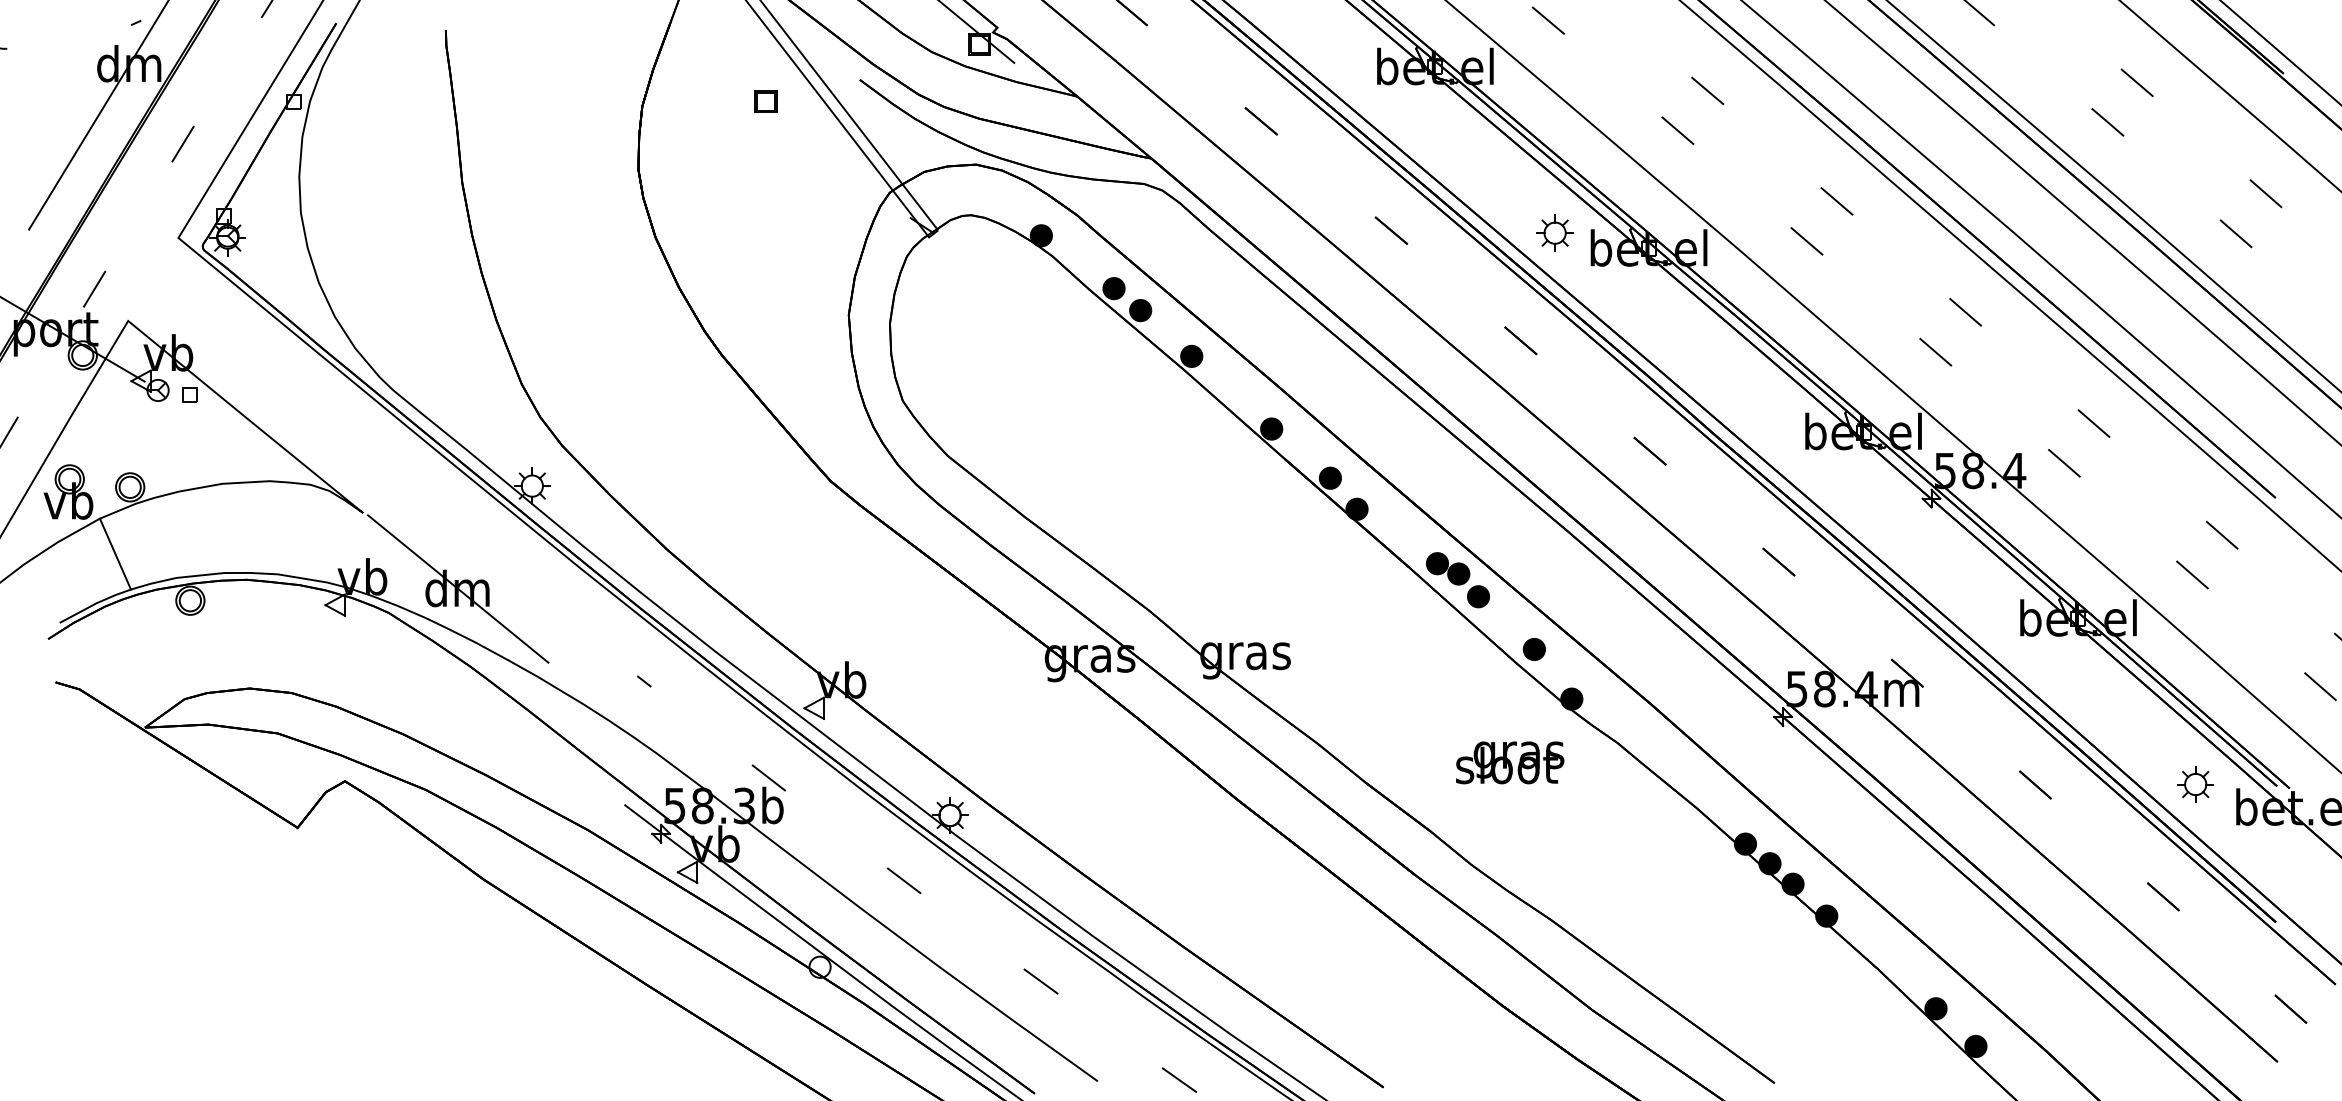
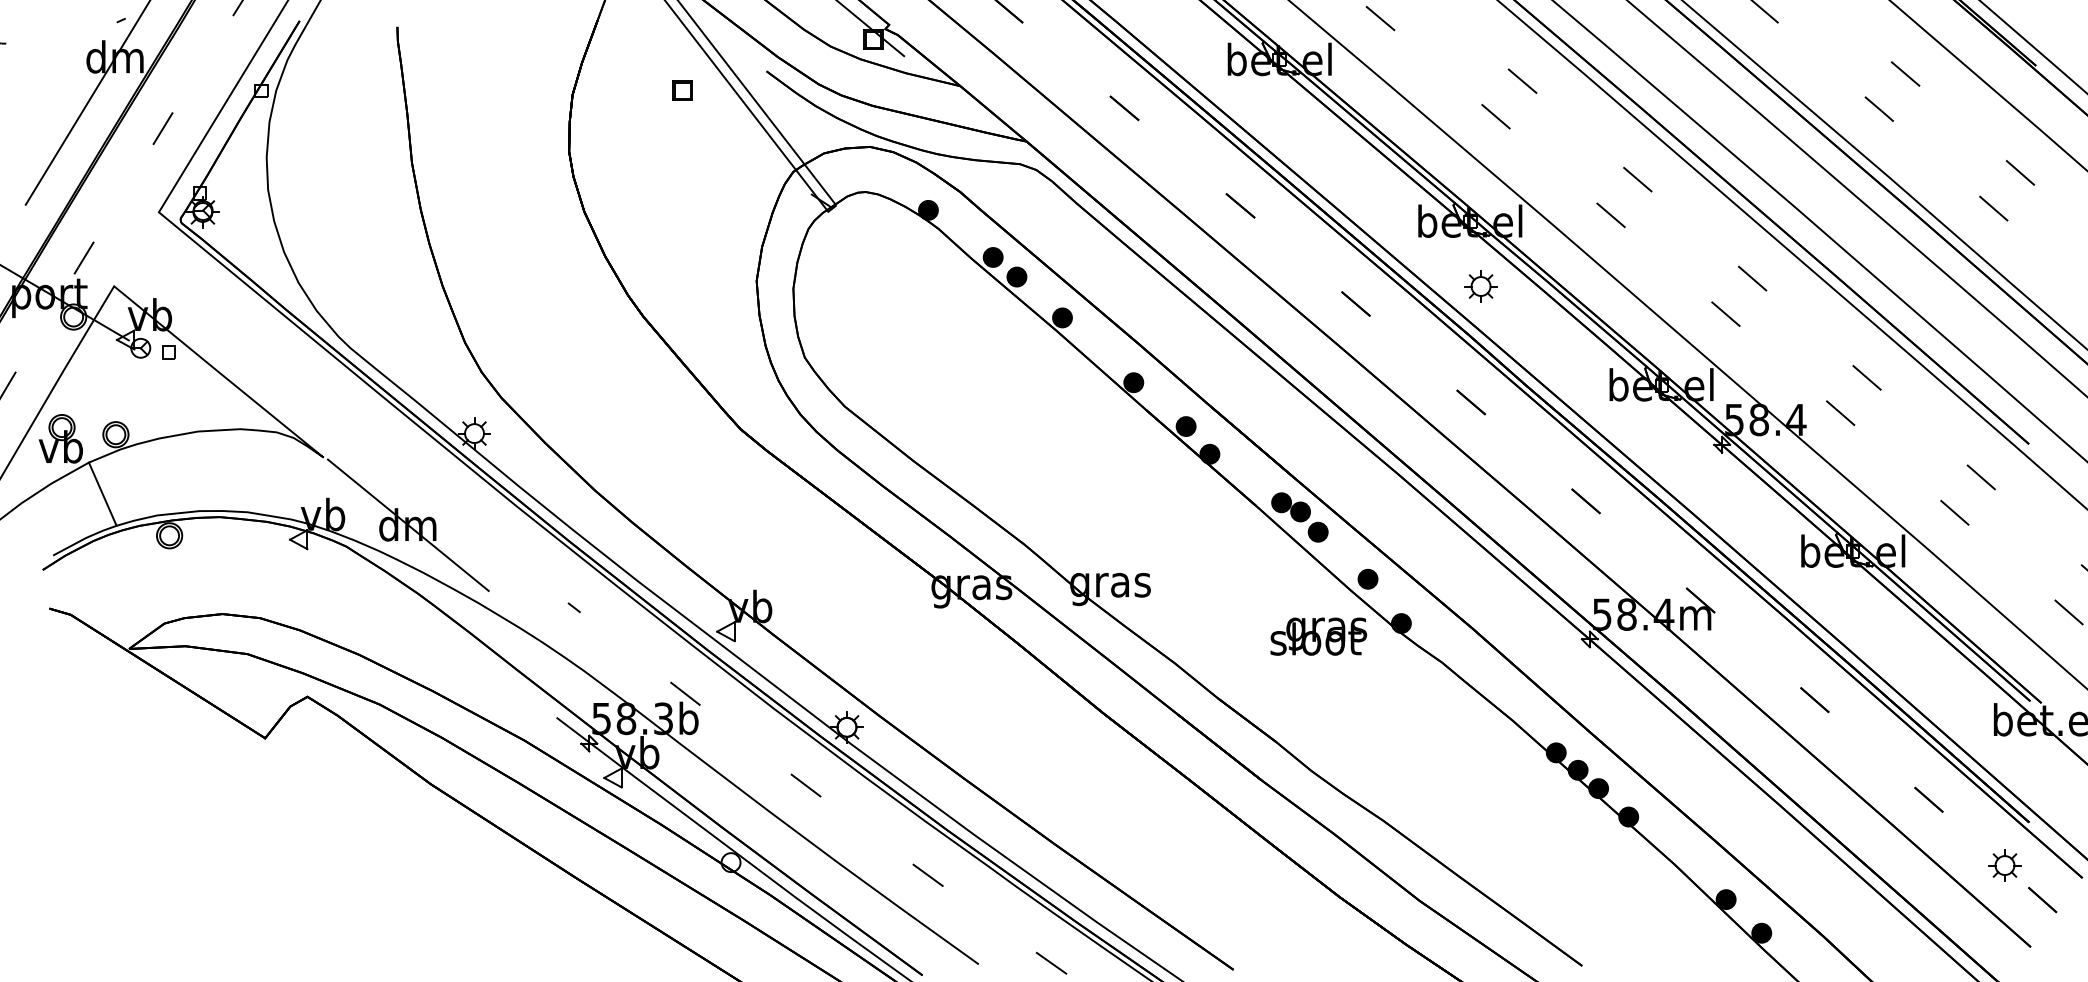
part: (1554, 232) -> (1480, 285), moved
text: (1510, 762) -> (1319, 636), moved
part: (2195, 784) -> (2004, 865), moved

